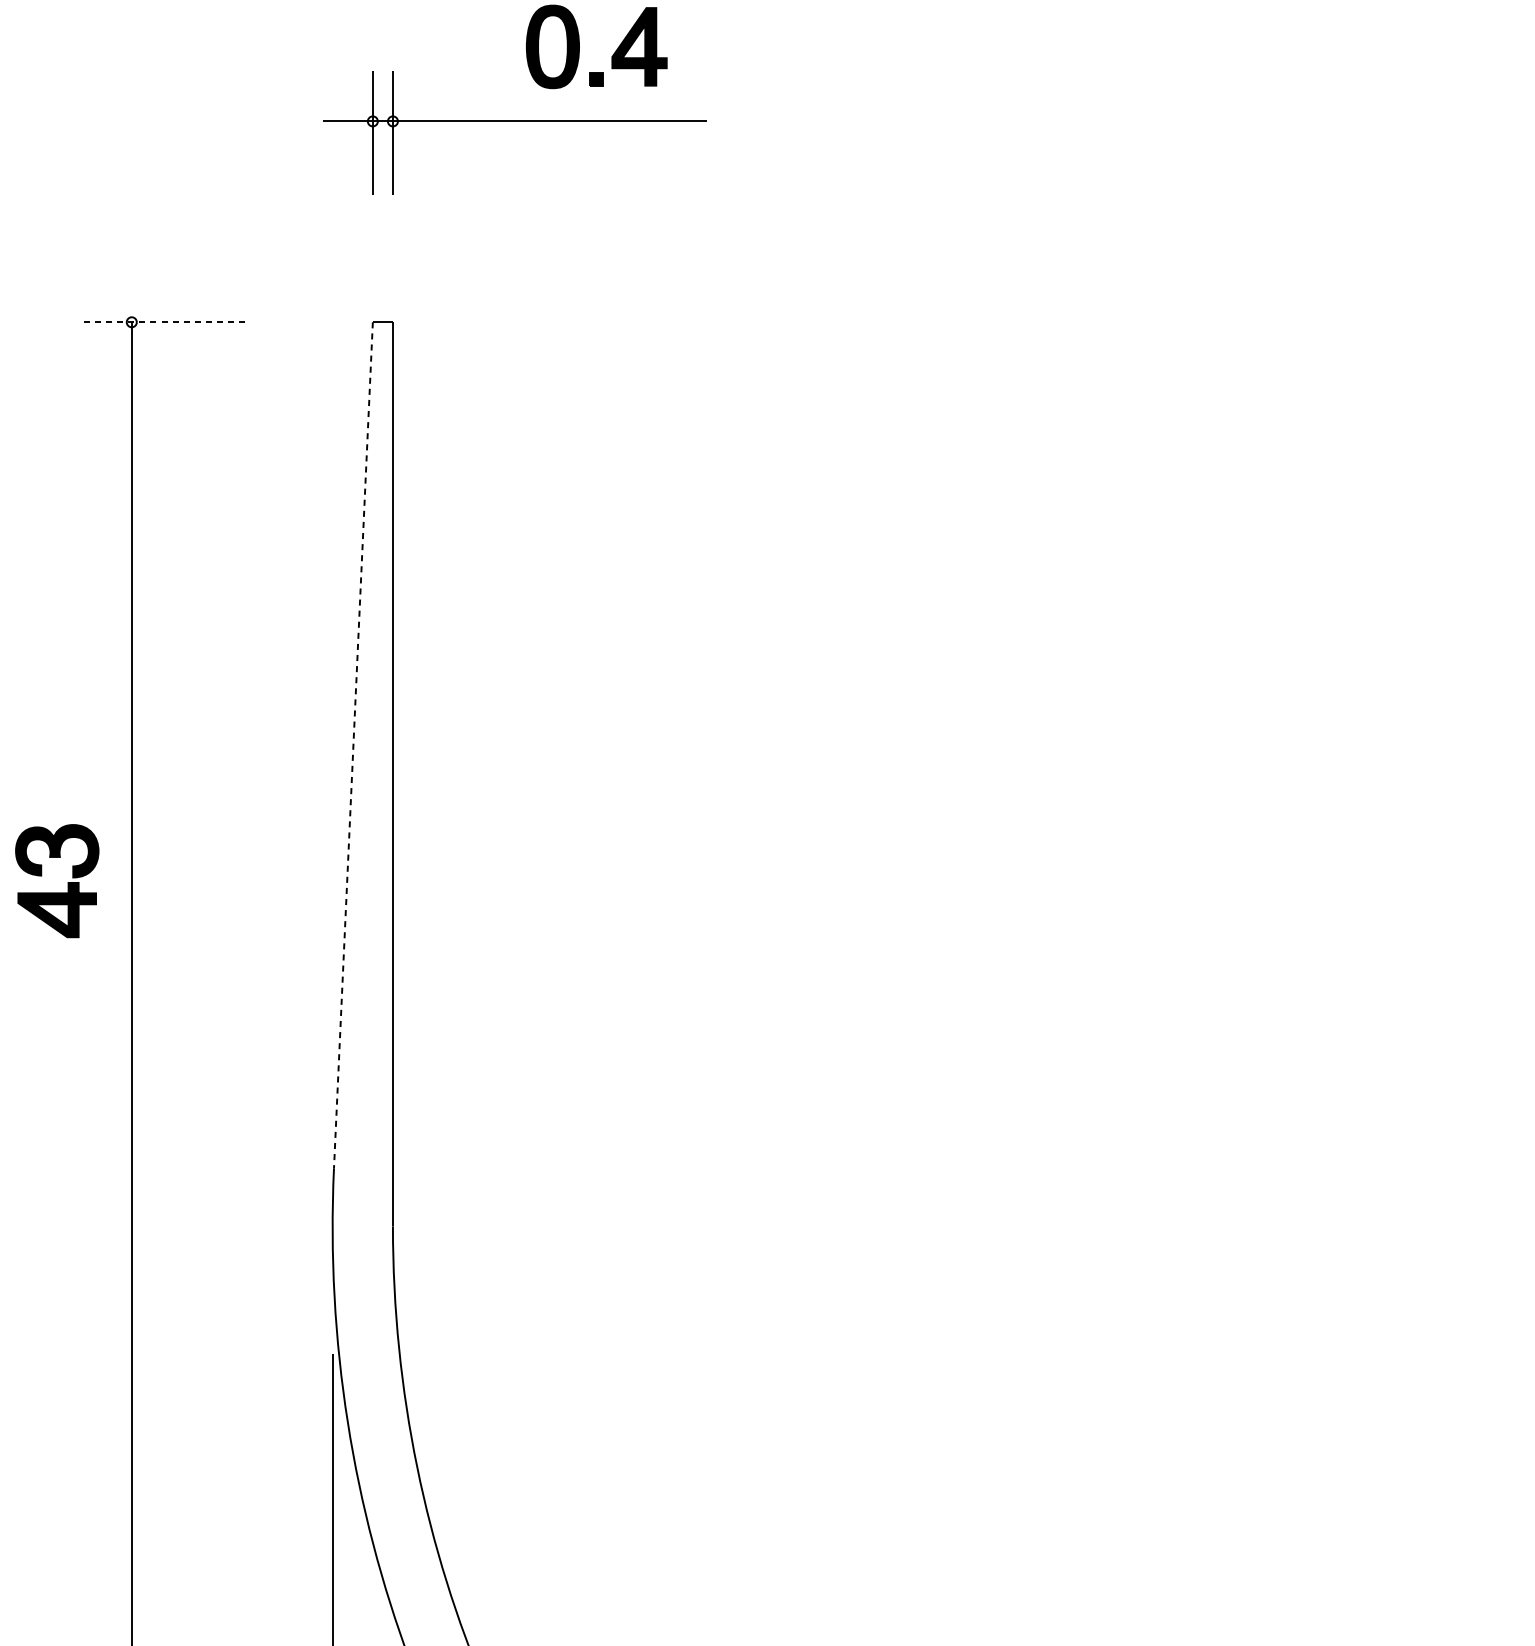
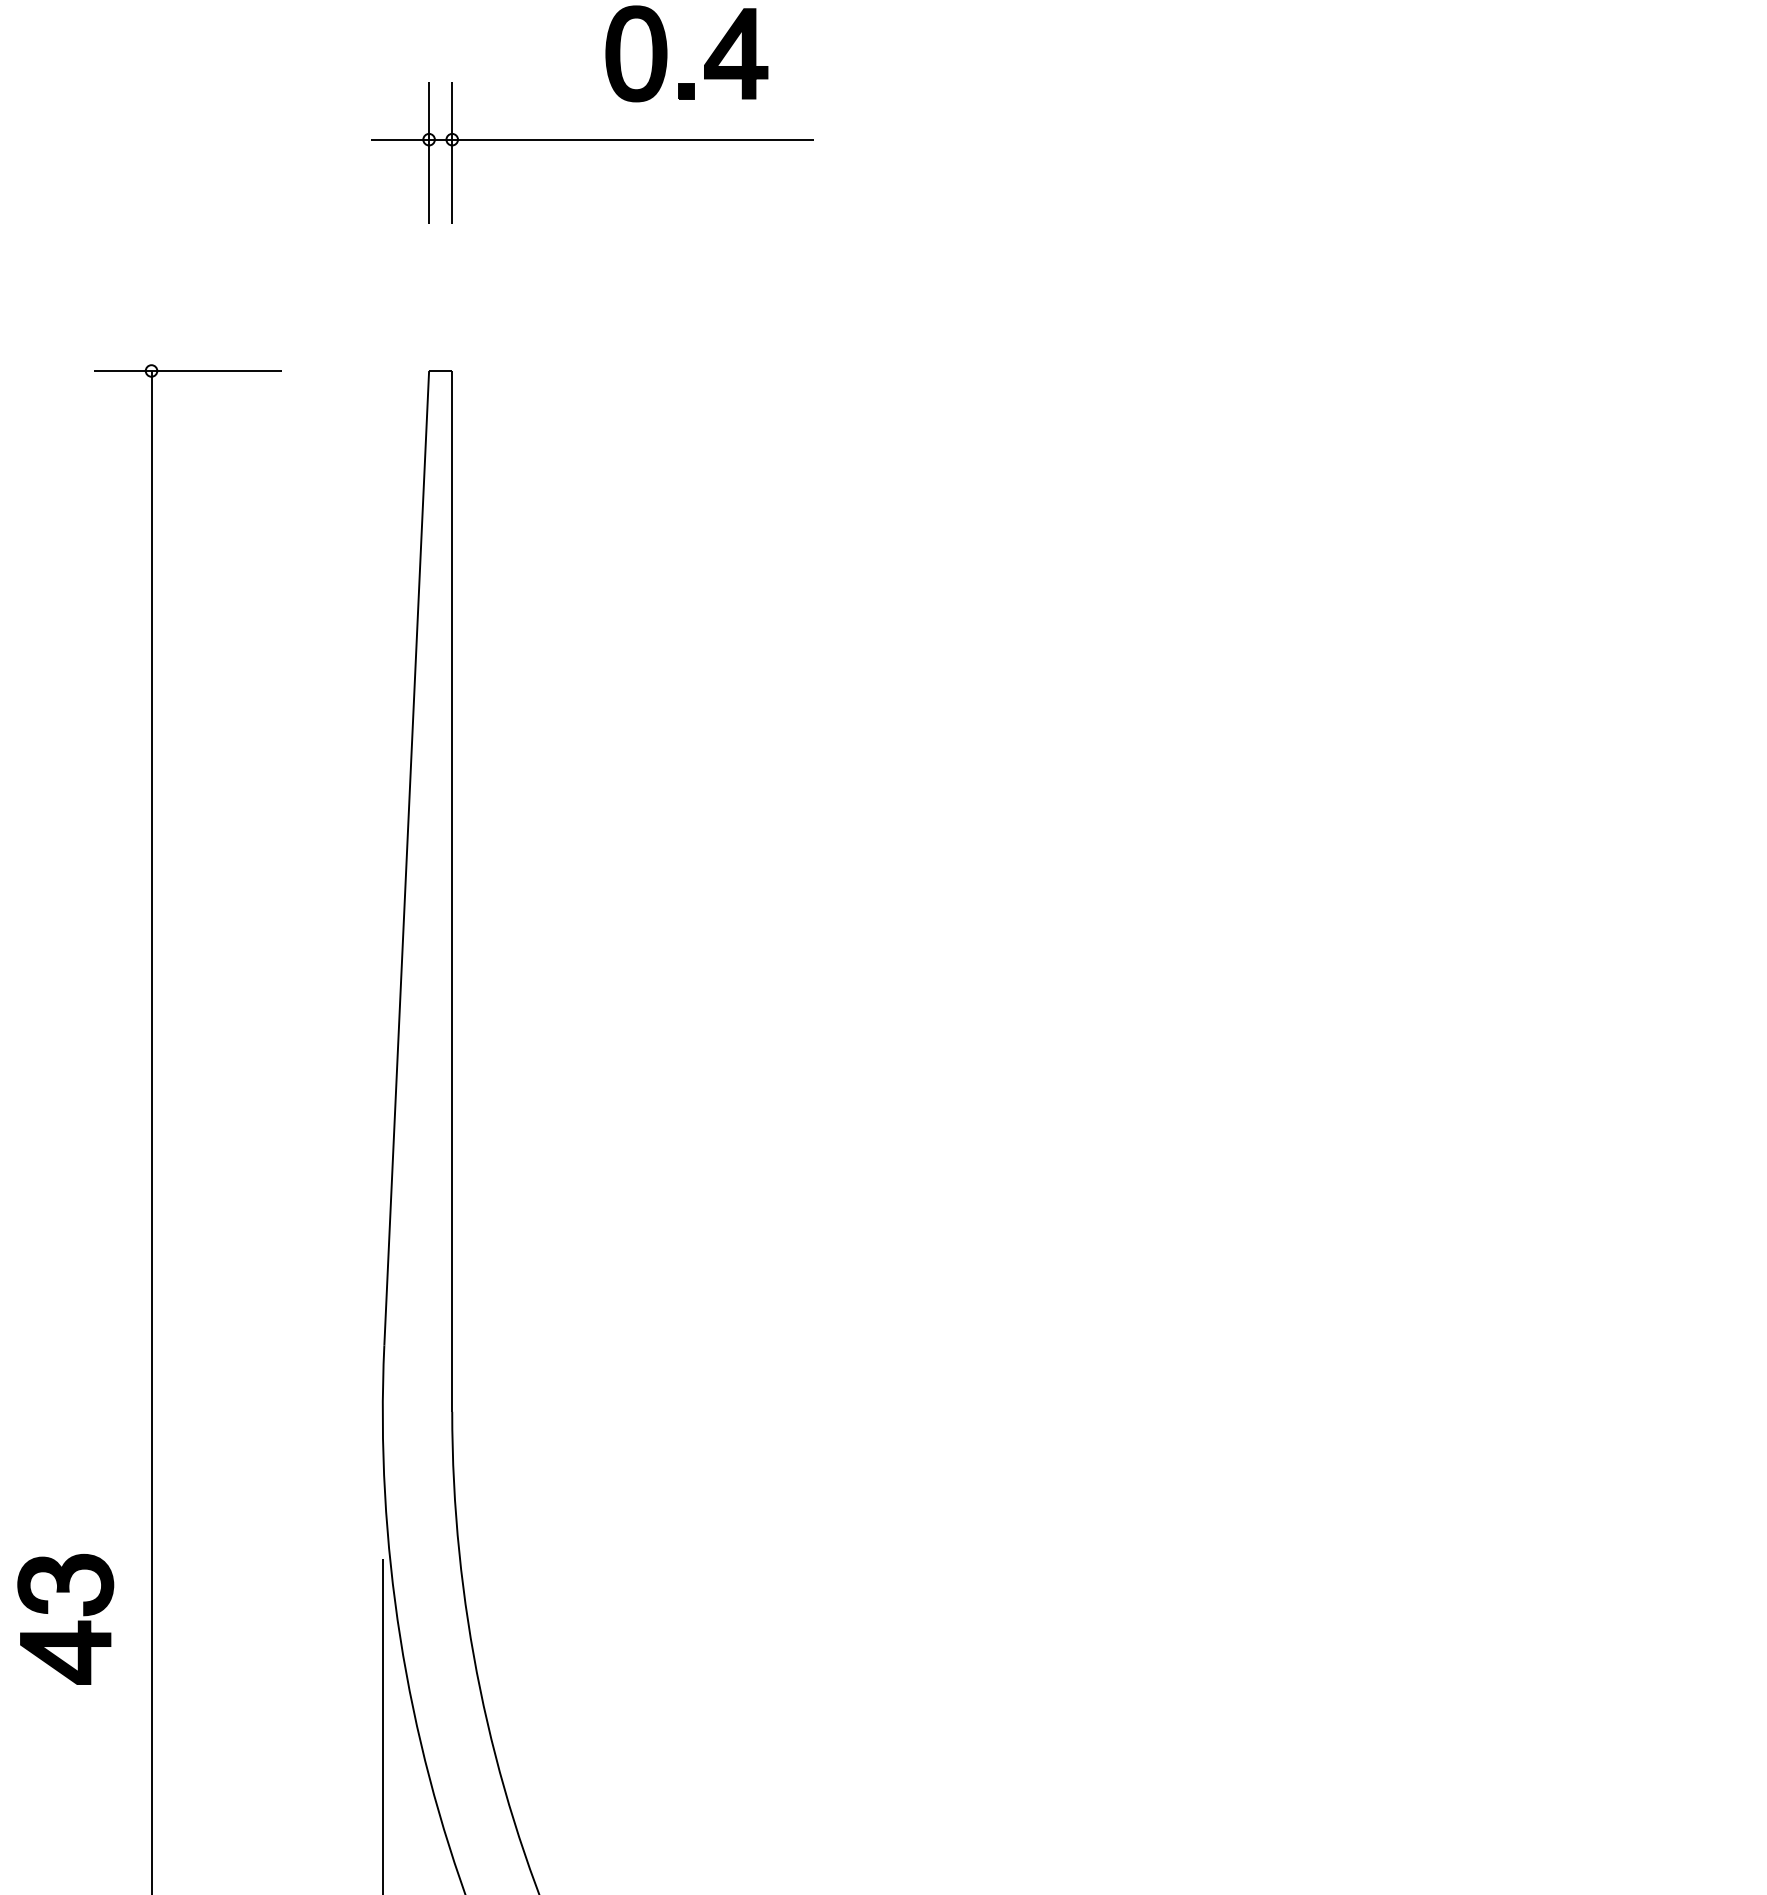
line: (163, 321) -> (187, 370), dashed -> solid
line: (353, 745) -> (406, 858), dashed -> solid
part: (67, 882) -> (77, 1621), moved

